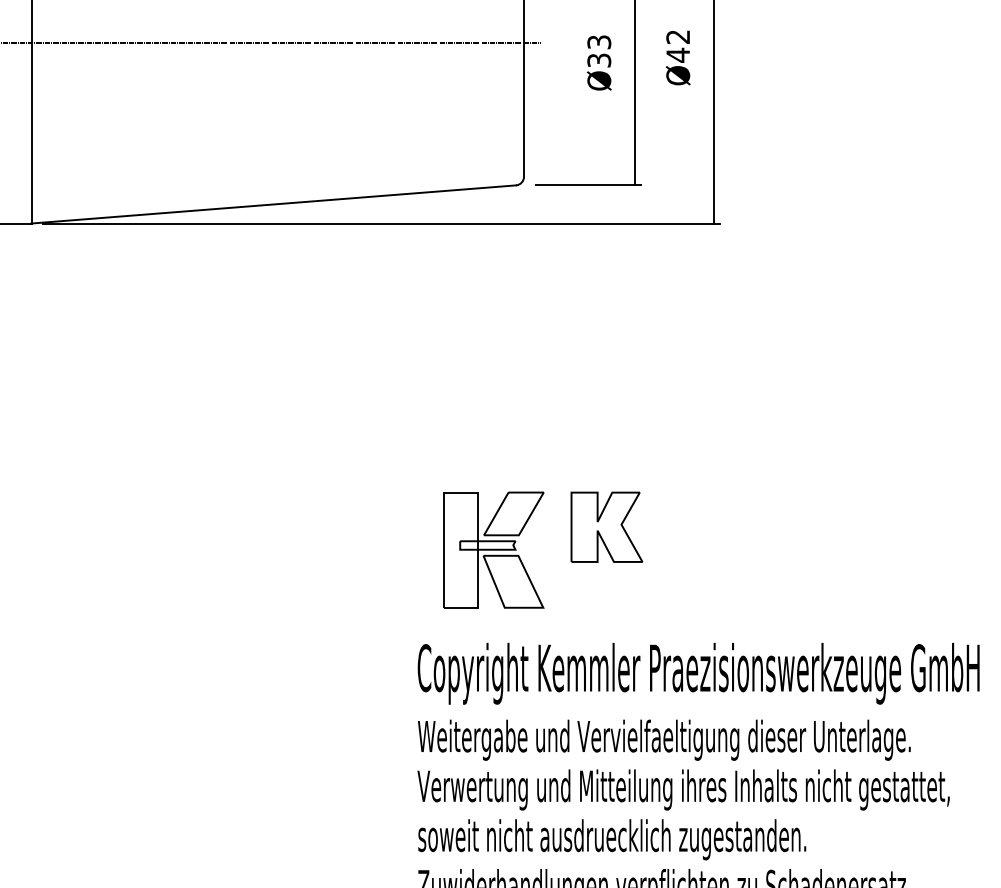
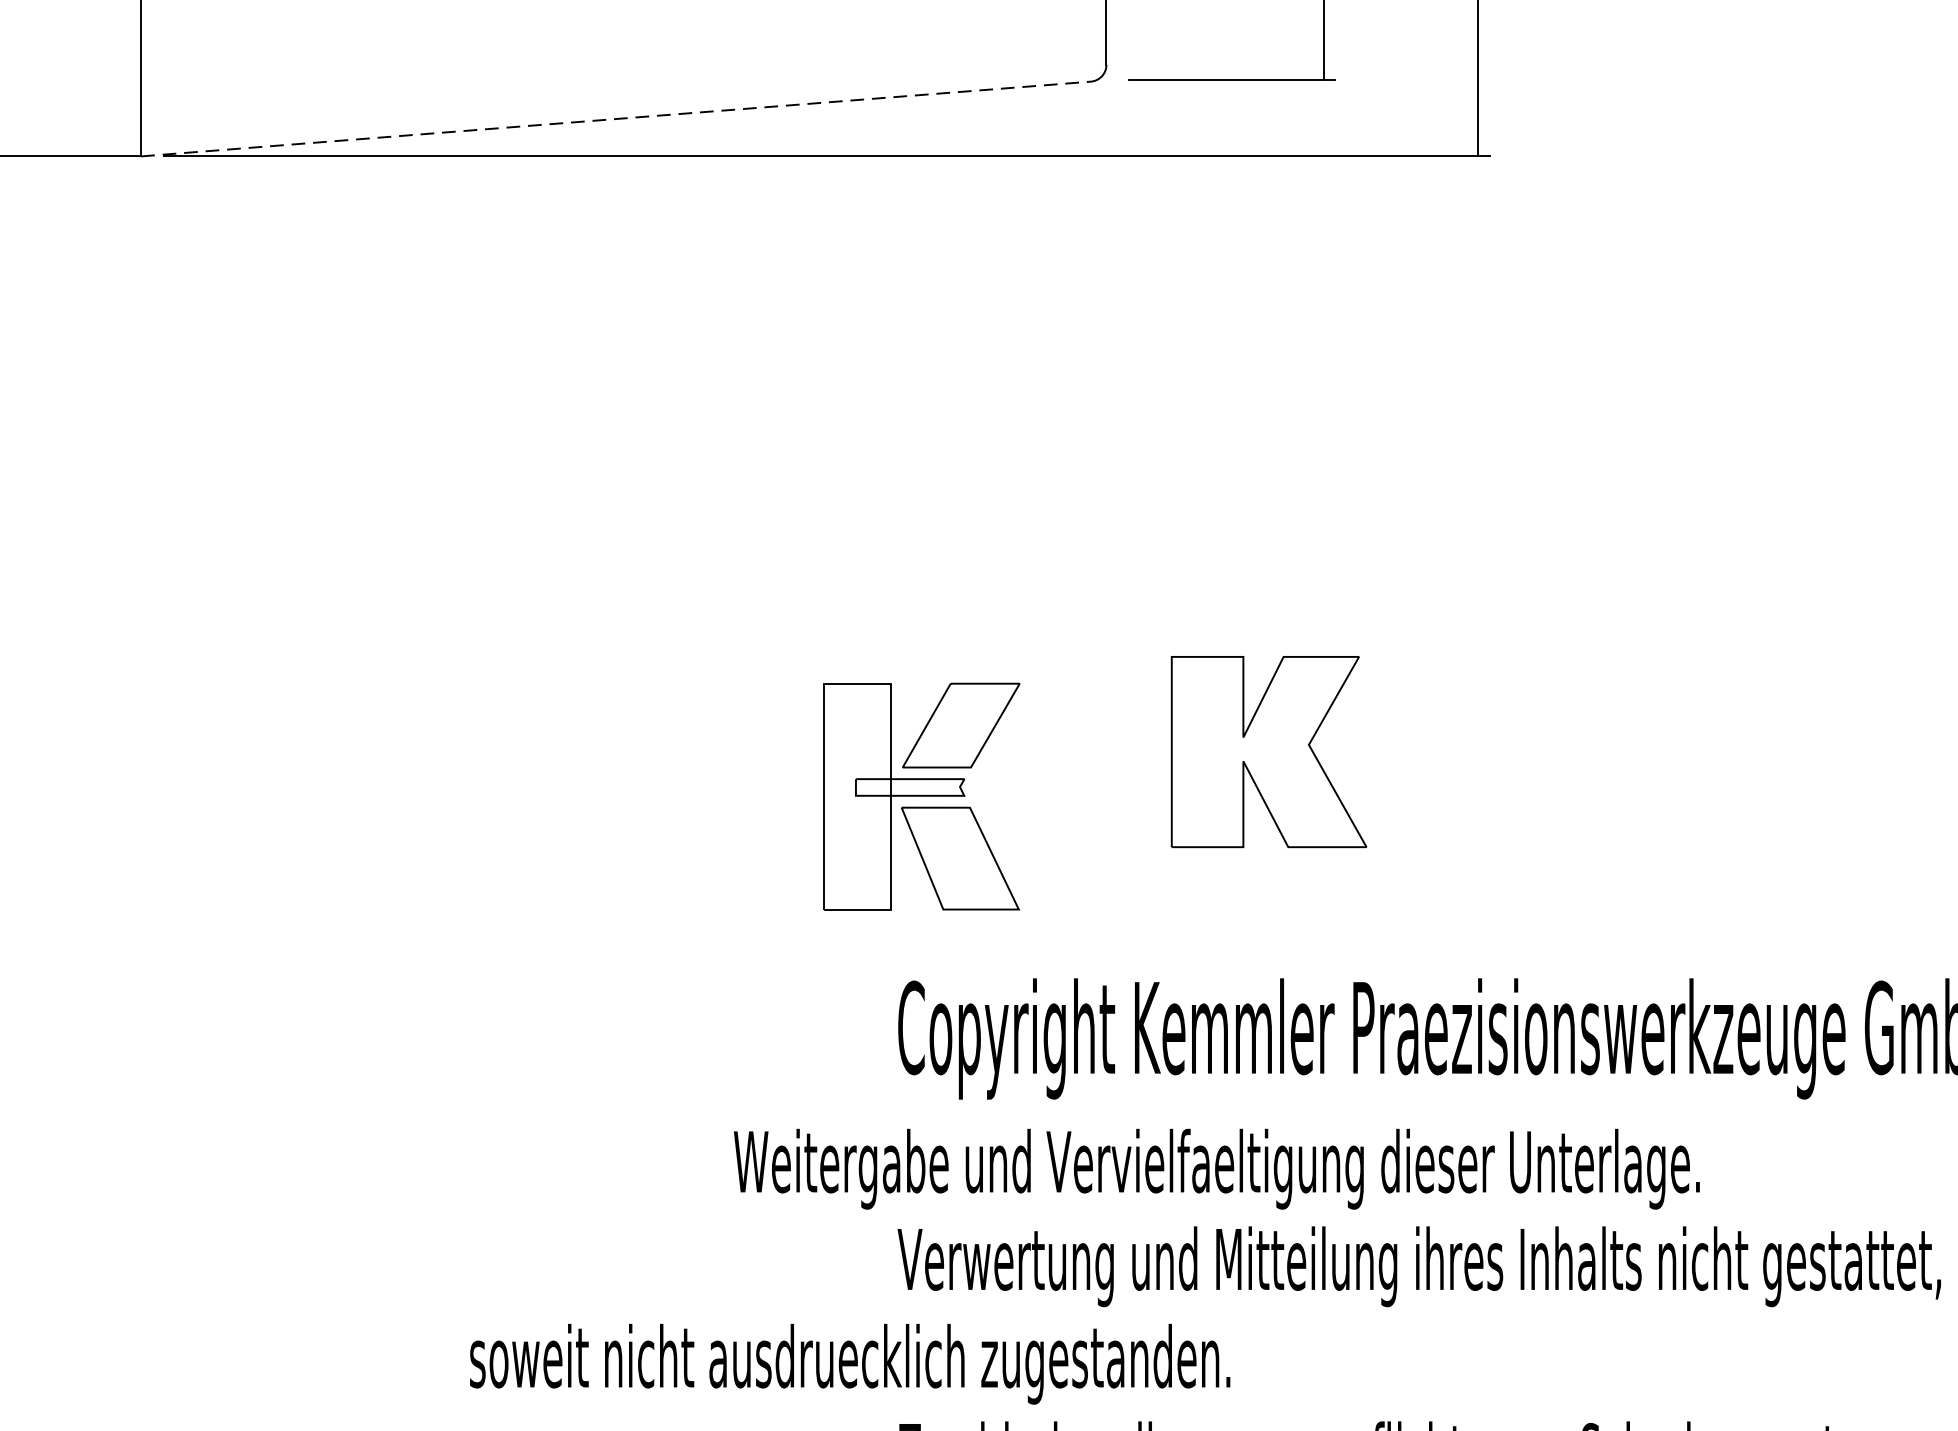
line: (274, 204) -> (617, 119), solid -> dashed
part: (606, 526) -> (1268, 750), size x1.4
part: (493, 549) -> (921, 795), moved
text: (664, 739) -> (1217, 1167), moved
text: (612, 839) -> (850, 1363), moved

